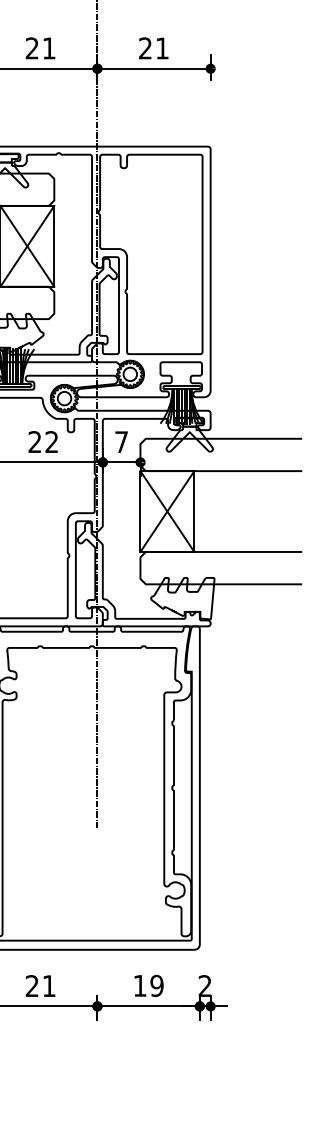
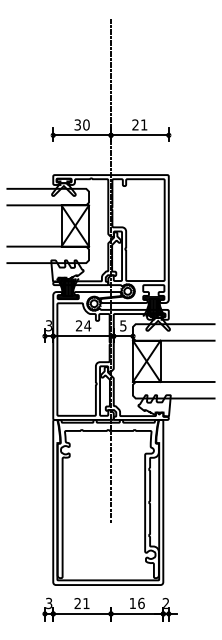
text: (39, 47) -> (81, 124), 21 -> 30
text: (51, 441) -> (87, 325), 22 -> 24
text: (121, 441) -> (123, 325), 7 -> 5
text: (157, 985) -> (141, 603), 19 -> 16

